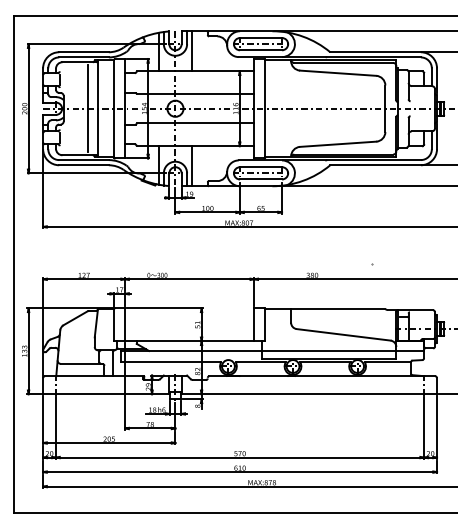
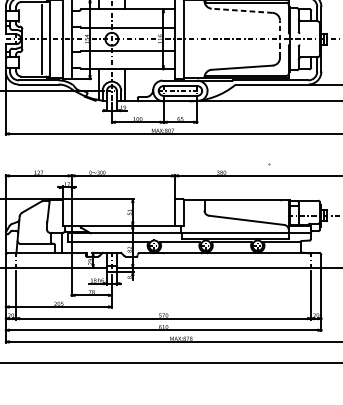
line: (337, 73) -> (241, 11), solid -> dashed
line: (385, 108) -> (280, 39), solid -> dashed

